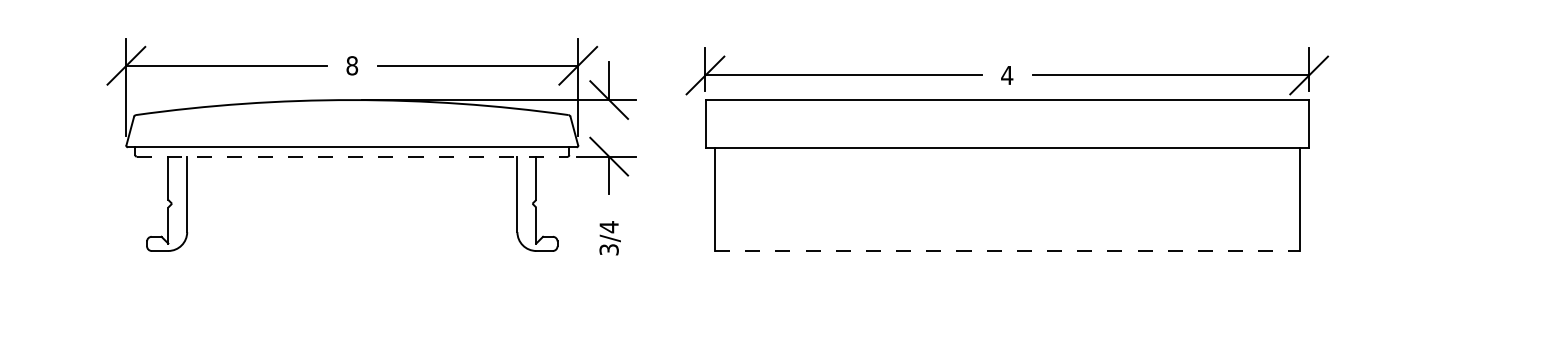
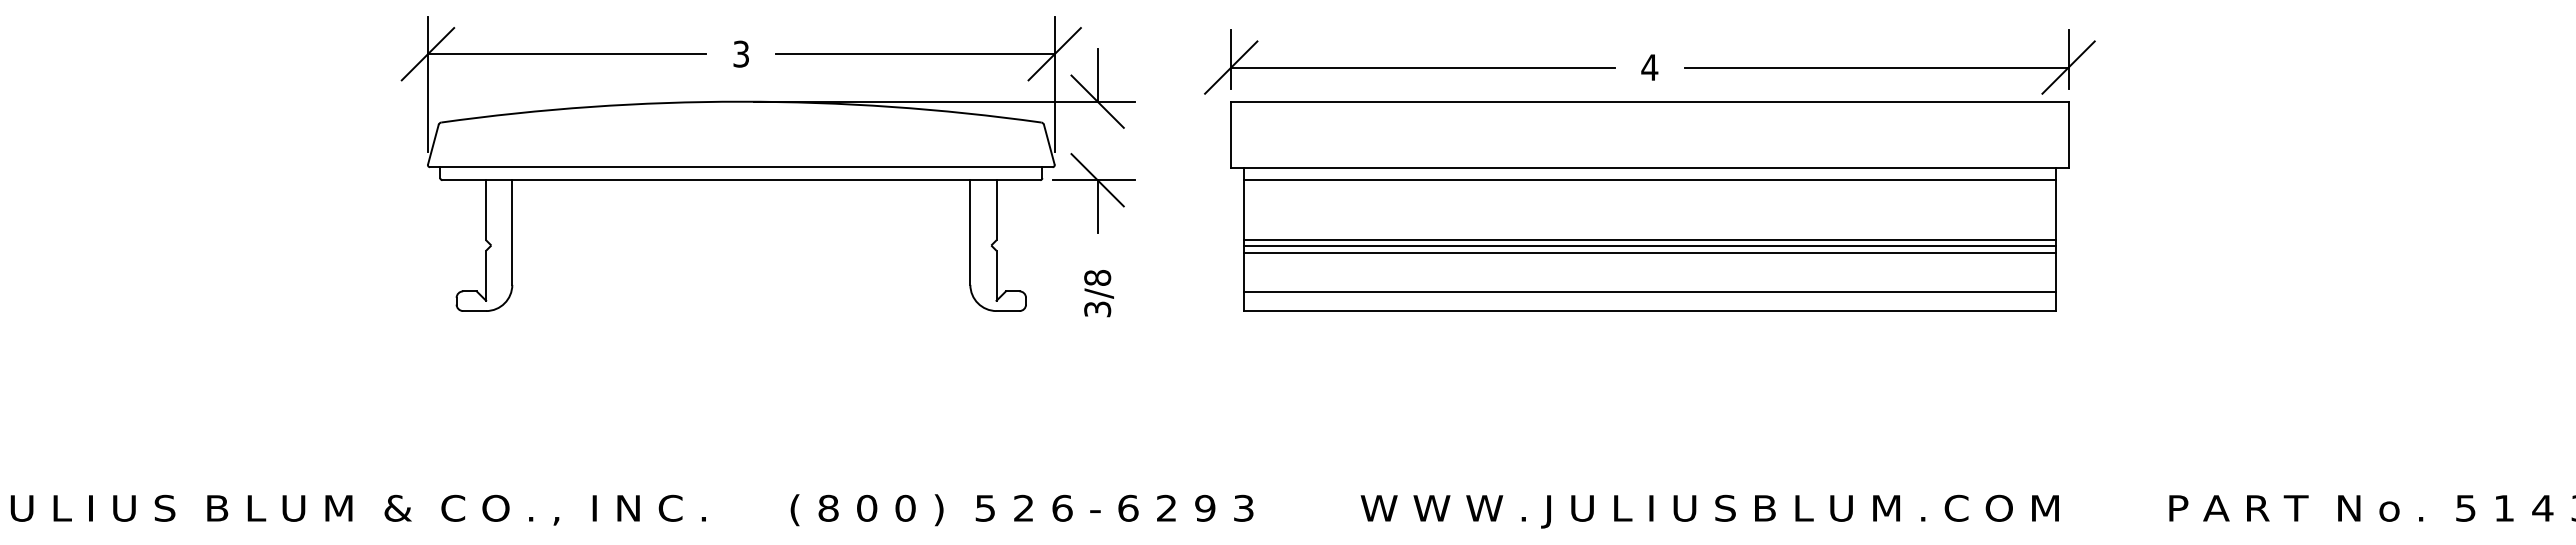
text: (352, 65) -> (741, 53), 8 -> 3
line: (352, 156) -> (741, 180), dashed -> solid
line: (1007, 156) -> (1649, 180), added
line: (1007, 200) -> (1649, 240), added
line: (1007, 204) -> (1649, 246), added
line: (1007, 209) -> (1649, 253), added
text: (609, 226) -> (1097, 277), 3/4 -> 3/8
line: (1007, 236) -> (1649, 291), added
line: (1007, 251) -> (1650, 311), dashed -> solid

